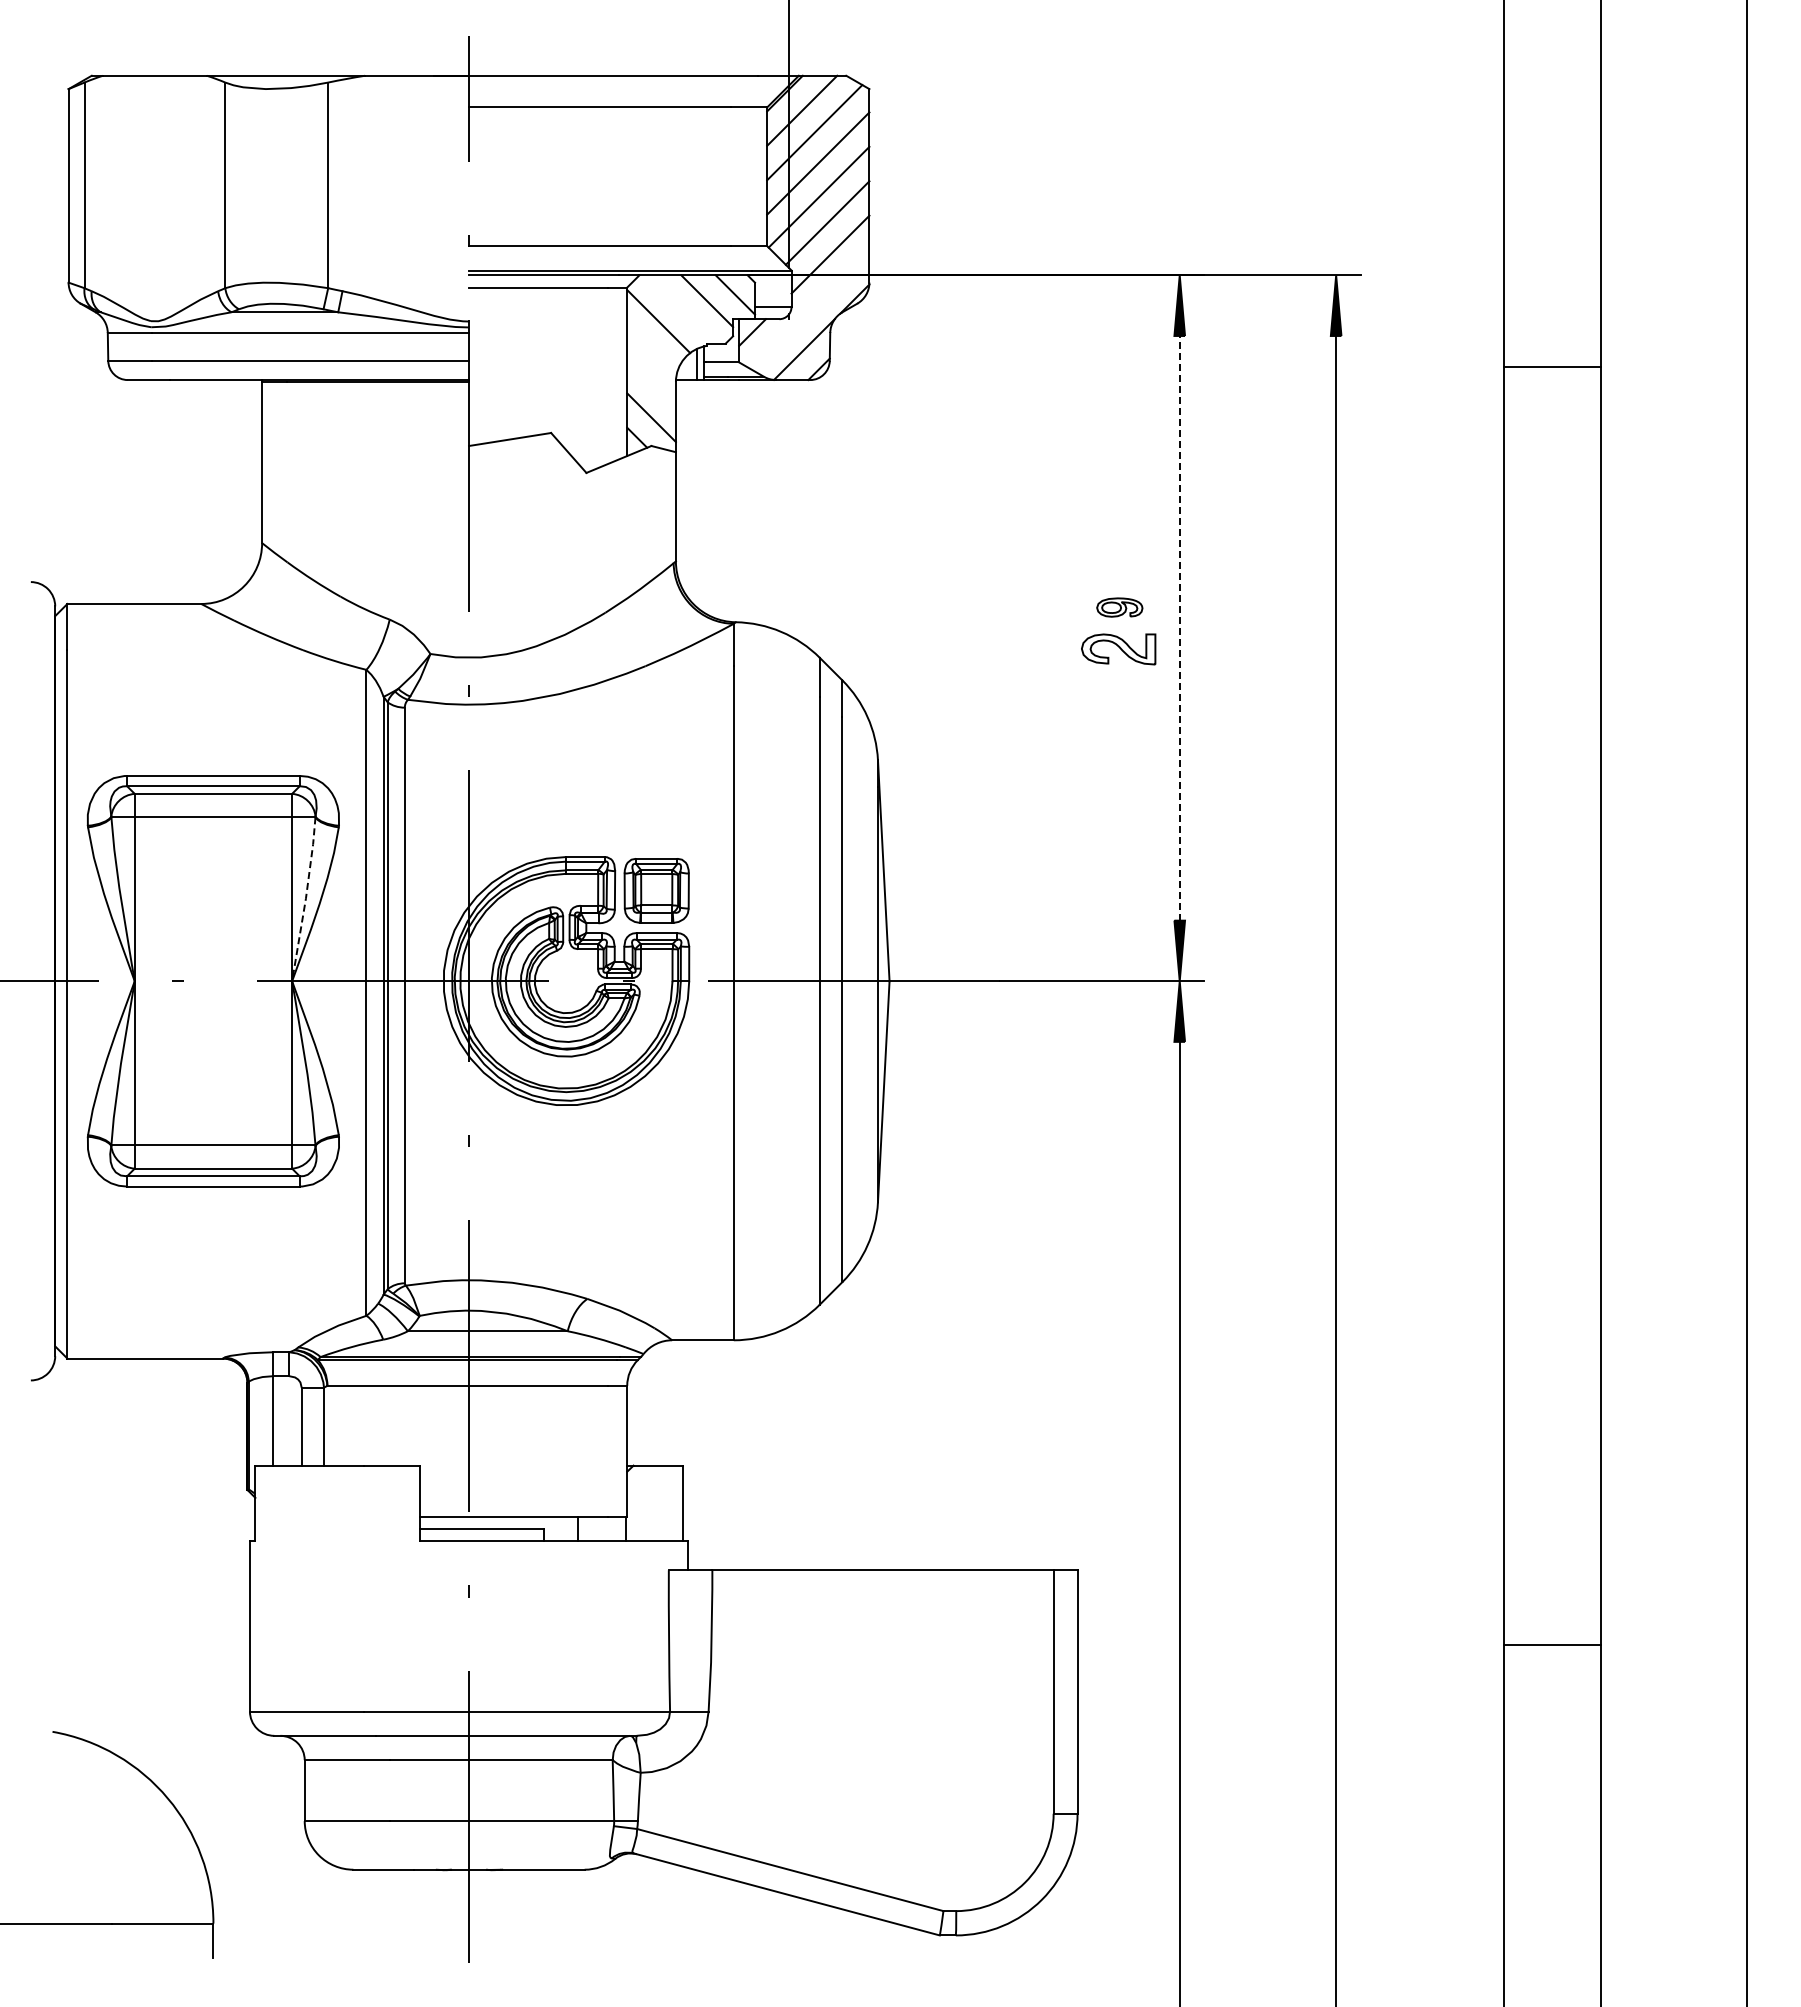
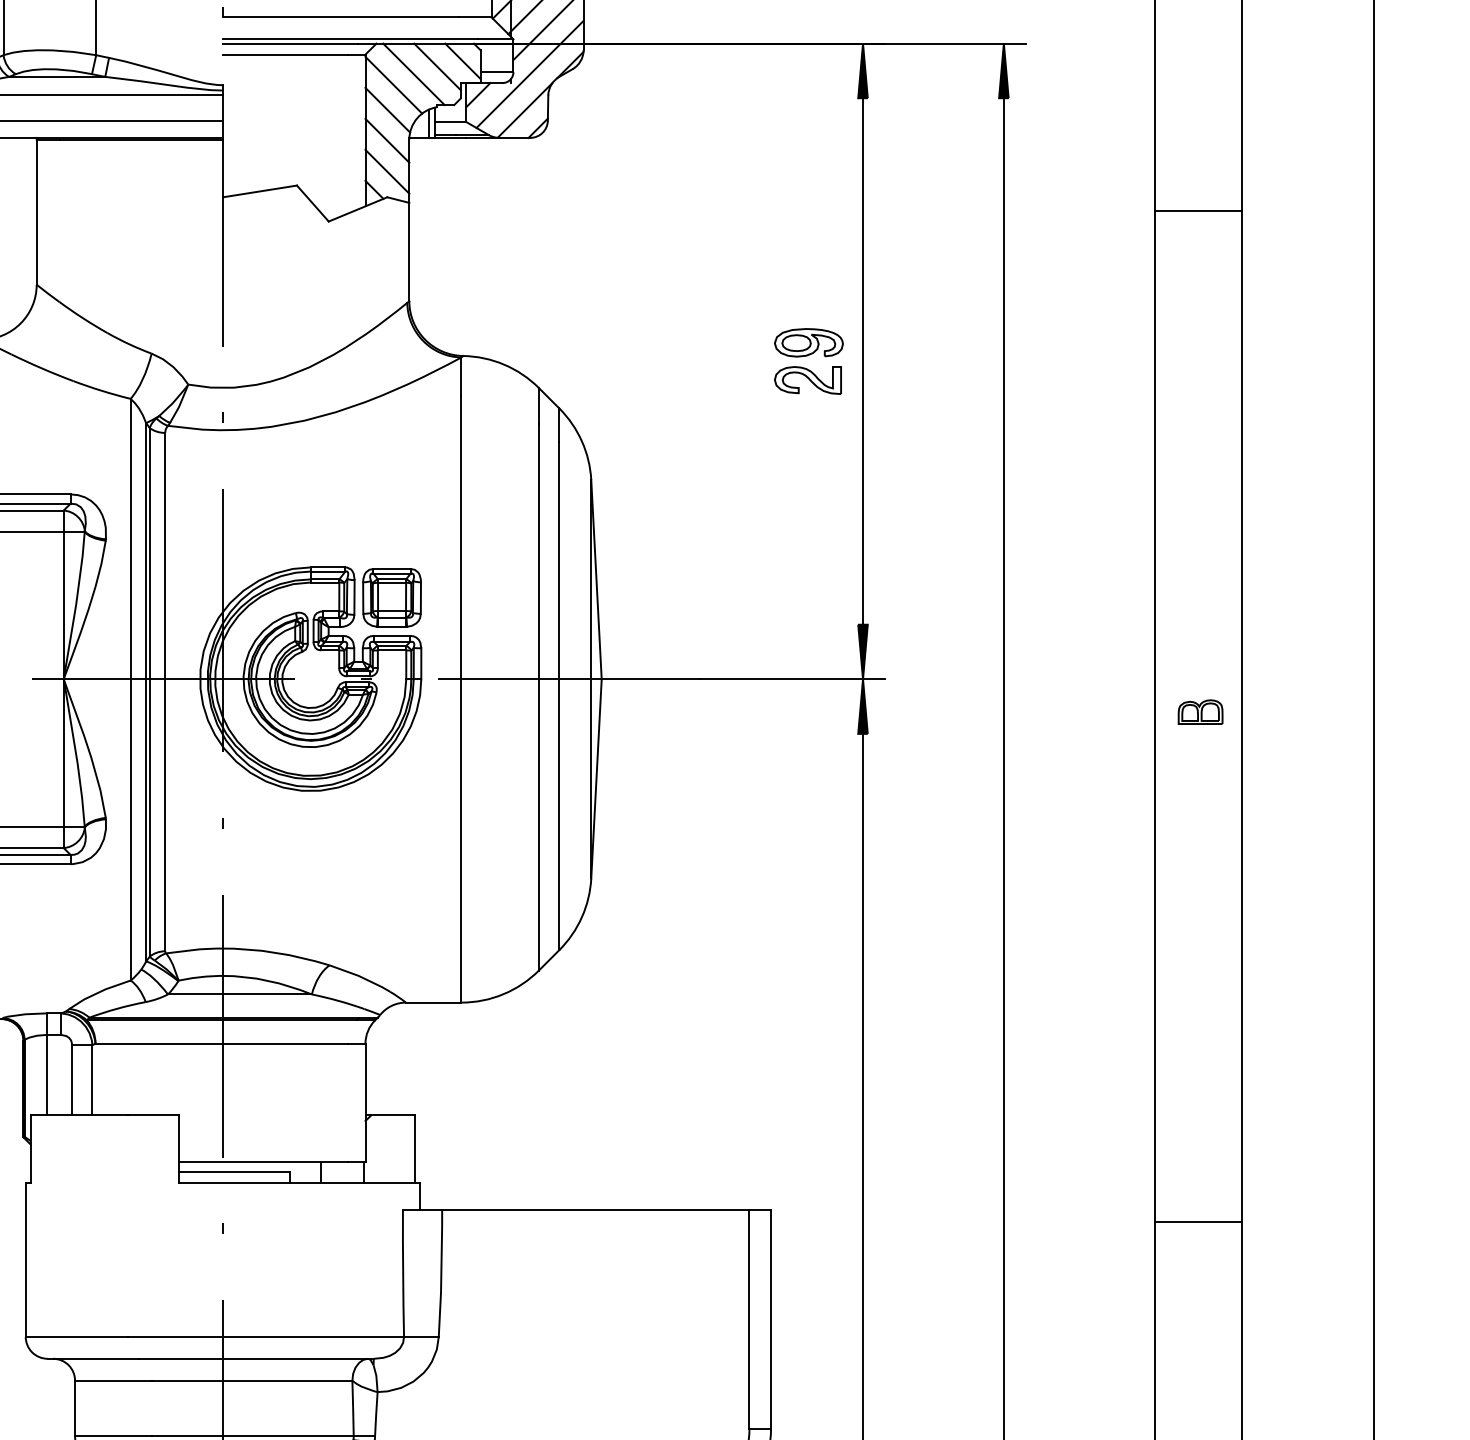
line: (680, 309) -> (413, 74), added
line: (809, 309) -> (529, 74), added
line: (651, 349) -> (387, 110), added
line: (1552, 366) -> (1198, 210), moved
line: (651, 382) -> (387, 140), added
part: (1119, 607) -> (808, 342), size x1.67
line: (1179, 627) -> (862, 360), dashed -> solid
line: (305, 898) -> (75, 604), dashed -> solid
part: (1554, 1017) -> (1200, 711), added
line: (1552, 1645) -> (1198, 1222), moved

